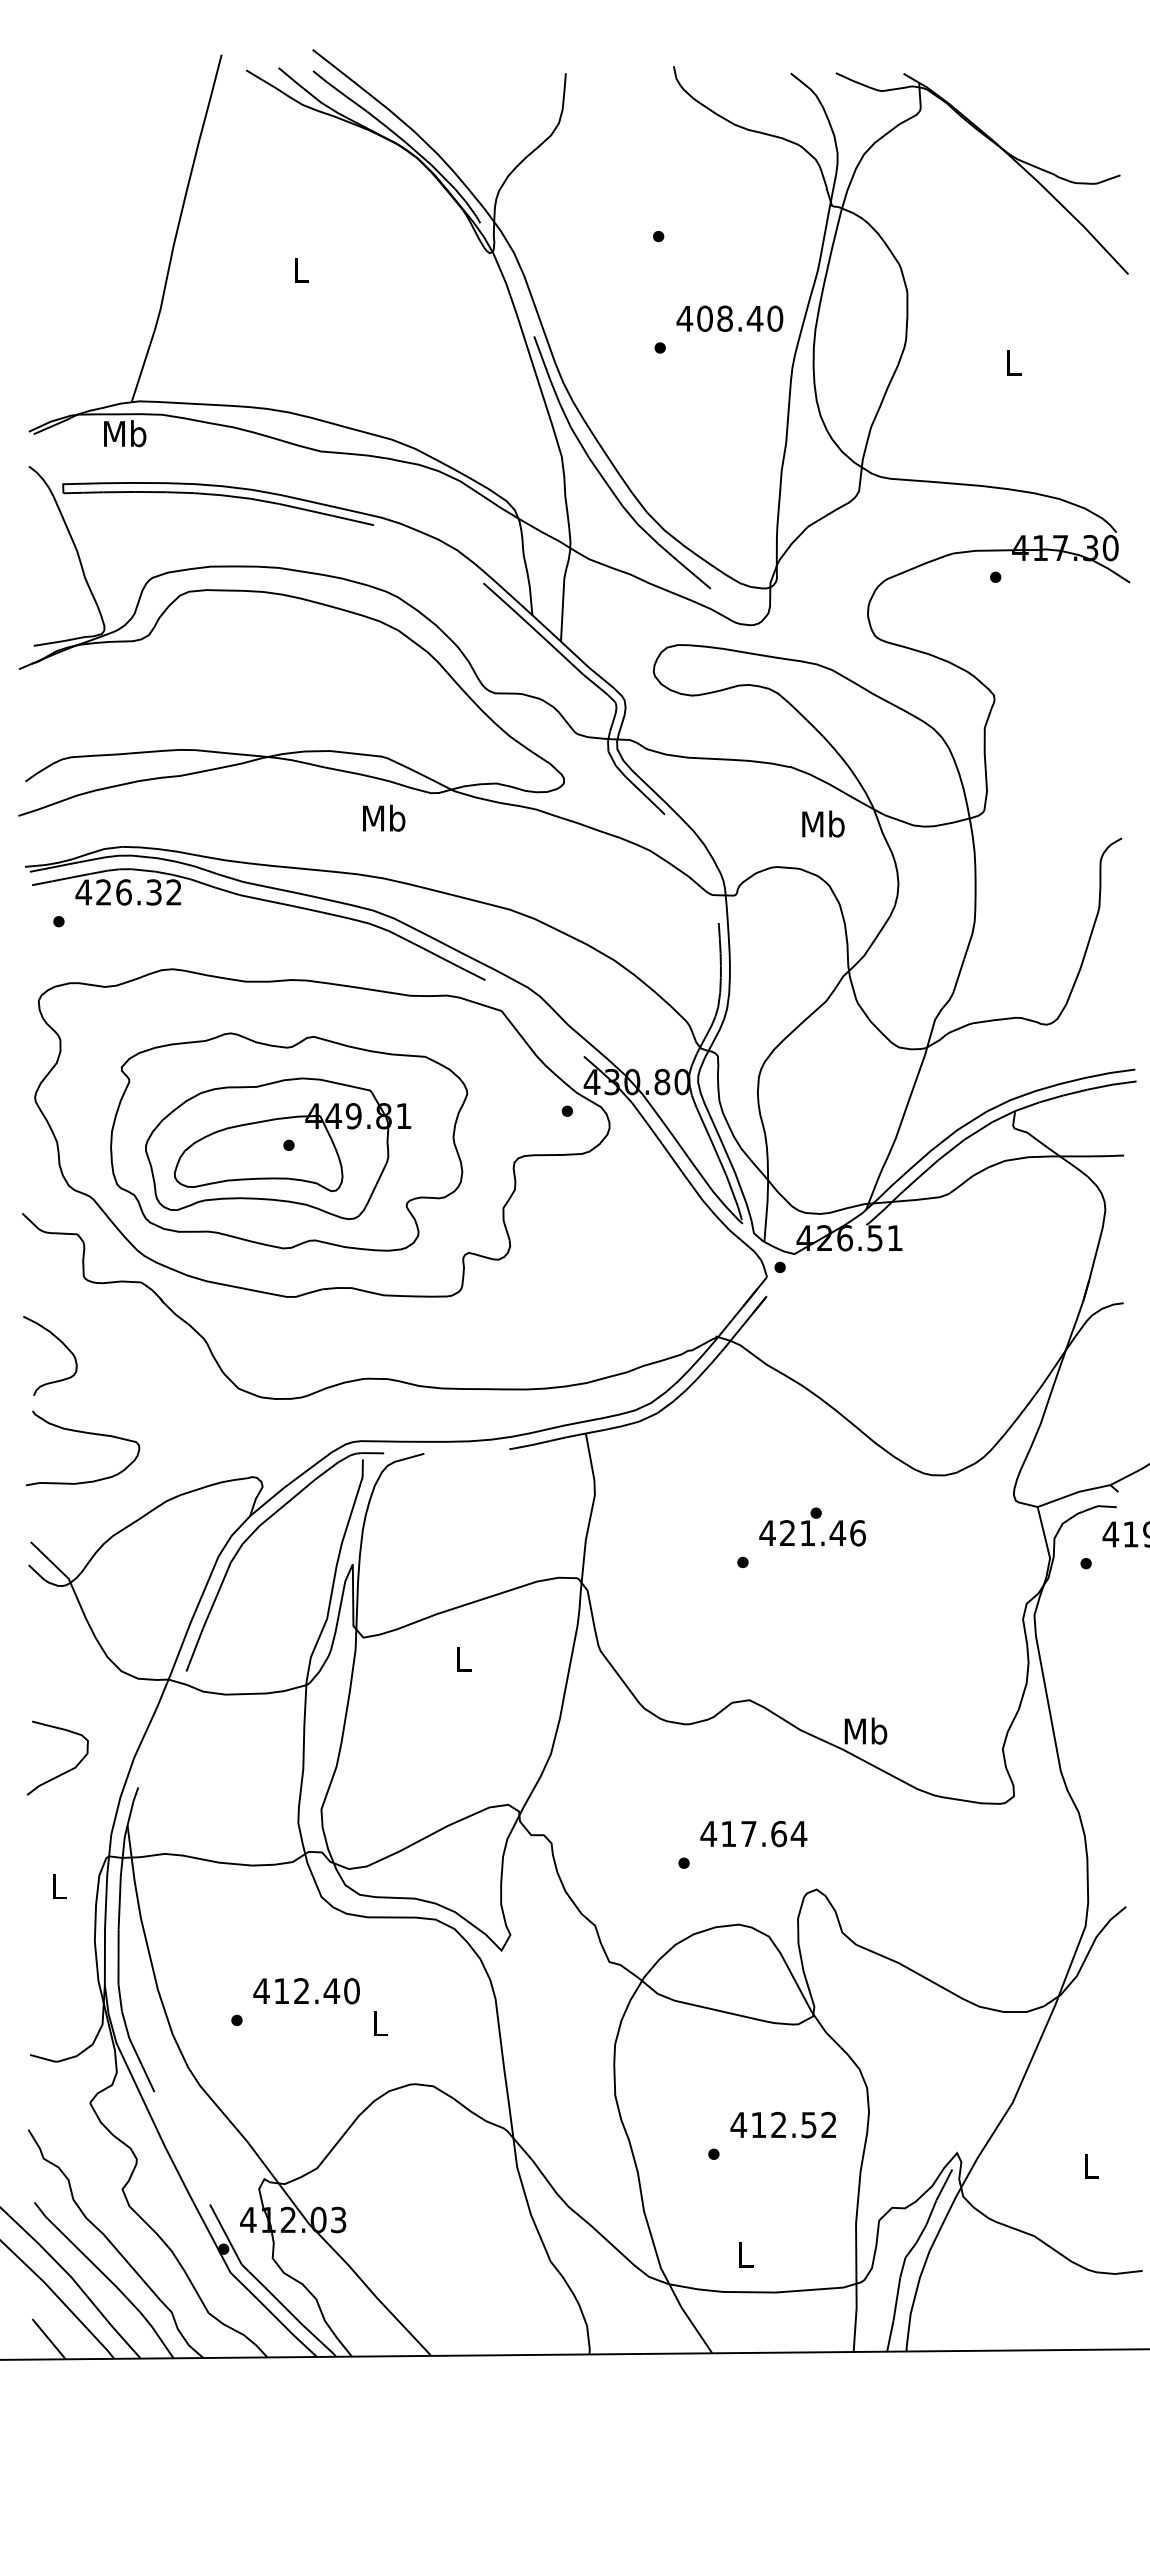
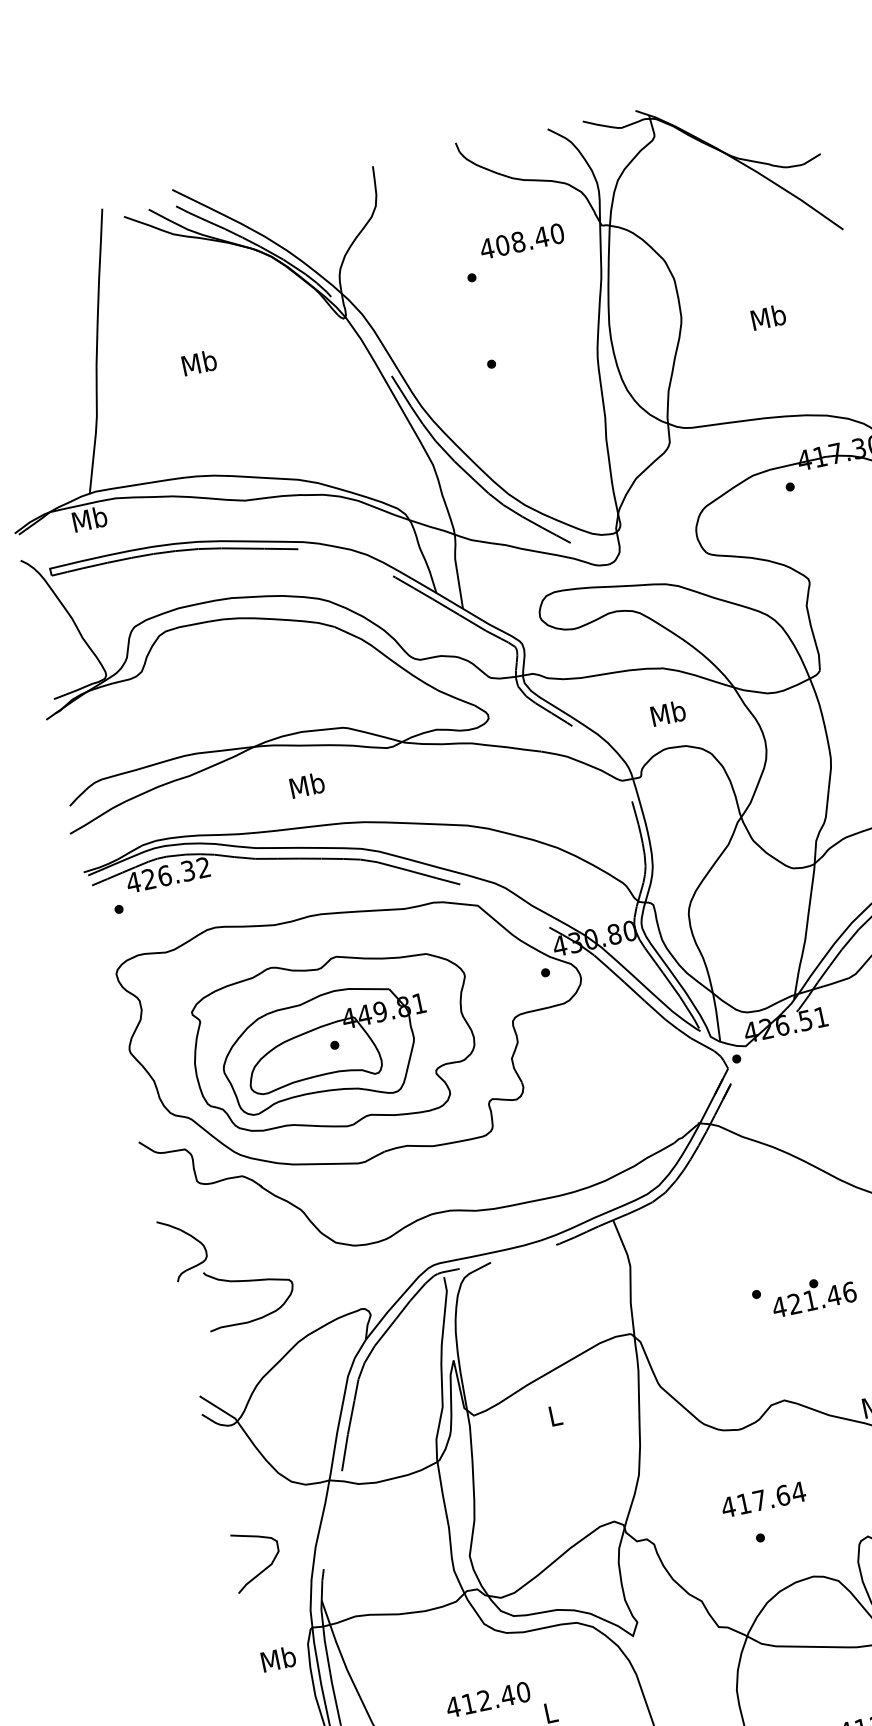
text: (300, 269) -> (199, 362), L -> Mb
text: (729, 318) -> (521, 241), moved
text: (1013, 362) -> (768, 317), L -> Mb
text: (384, 817) -> (307, 784), moved
text: (823, 823) -> (668, 712), moved
curve: (83, 1433) -> (246, 1281), moved
text: (812, 1526) -> (813, 1294), moved
text: (753, 1833) -> (763, 1499), moved
text: (59, 1885) -> (278, 1658), L -> Mb

